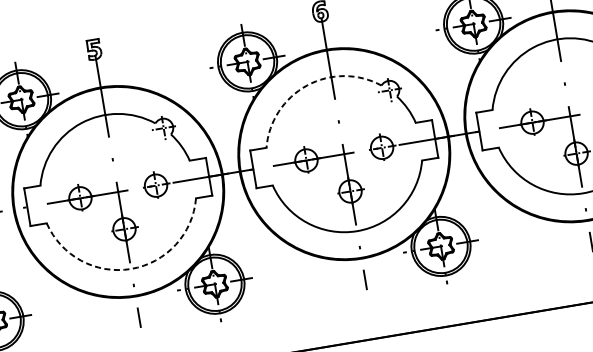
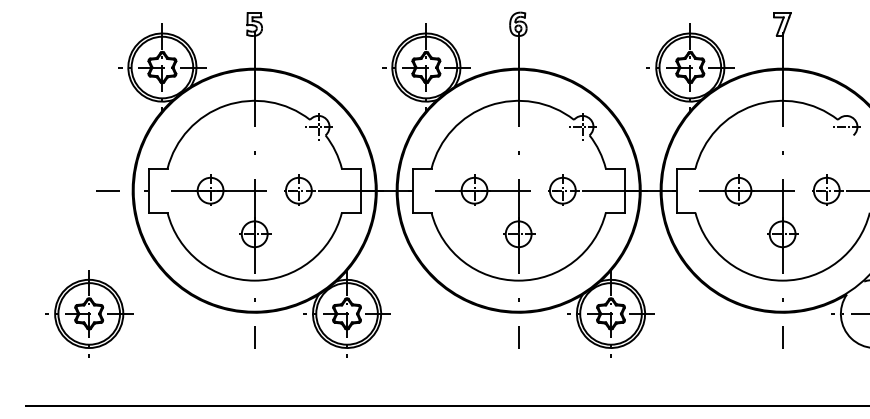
arc: (307, 85) -> (489, 105), dashed -> solid
arc: (130, 268) -> (254, 280), dashed -> solid

